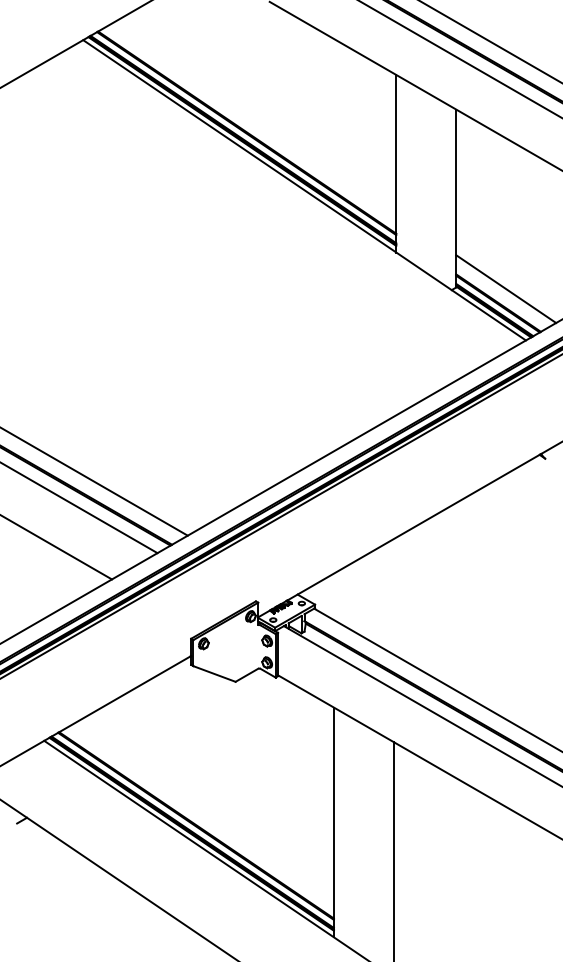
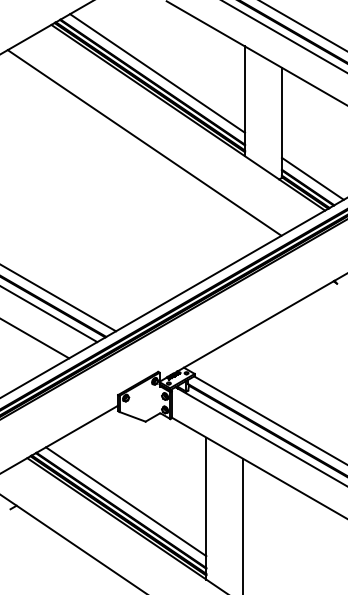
line: (254, 118) -> (157, 73), added
line: (233, 230) -> (144, 142), added
line: (204, 810) -> (126, 501), added

